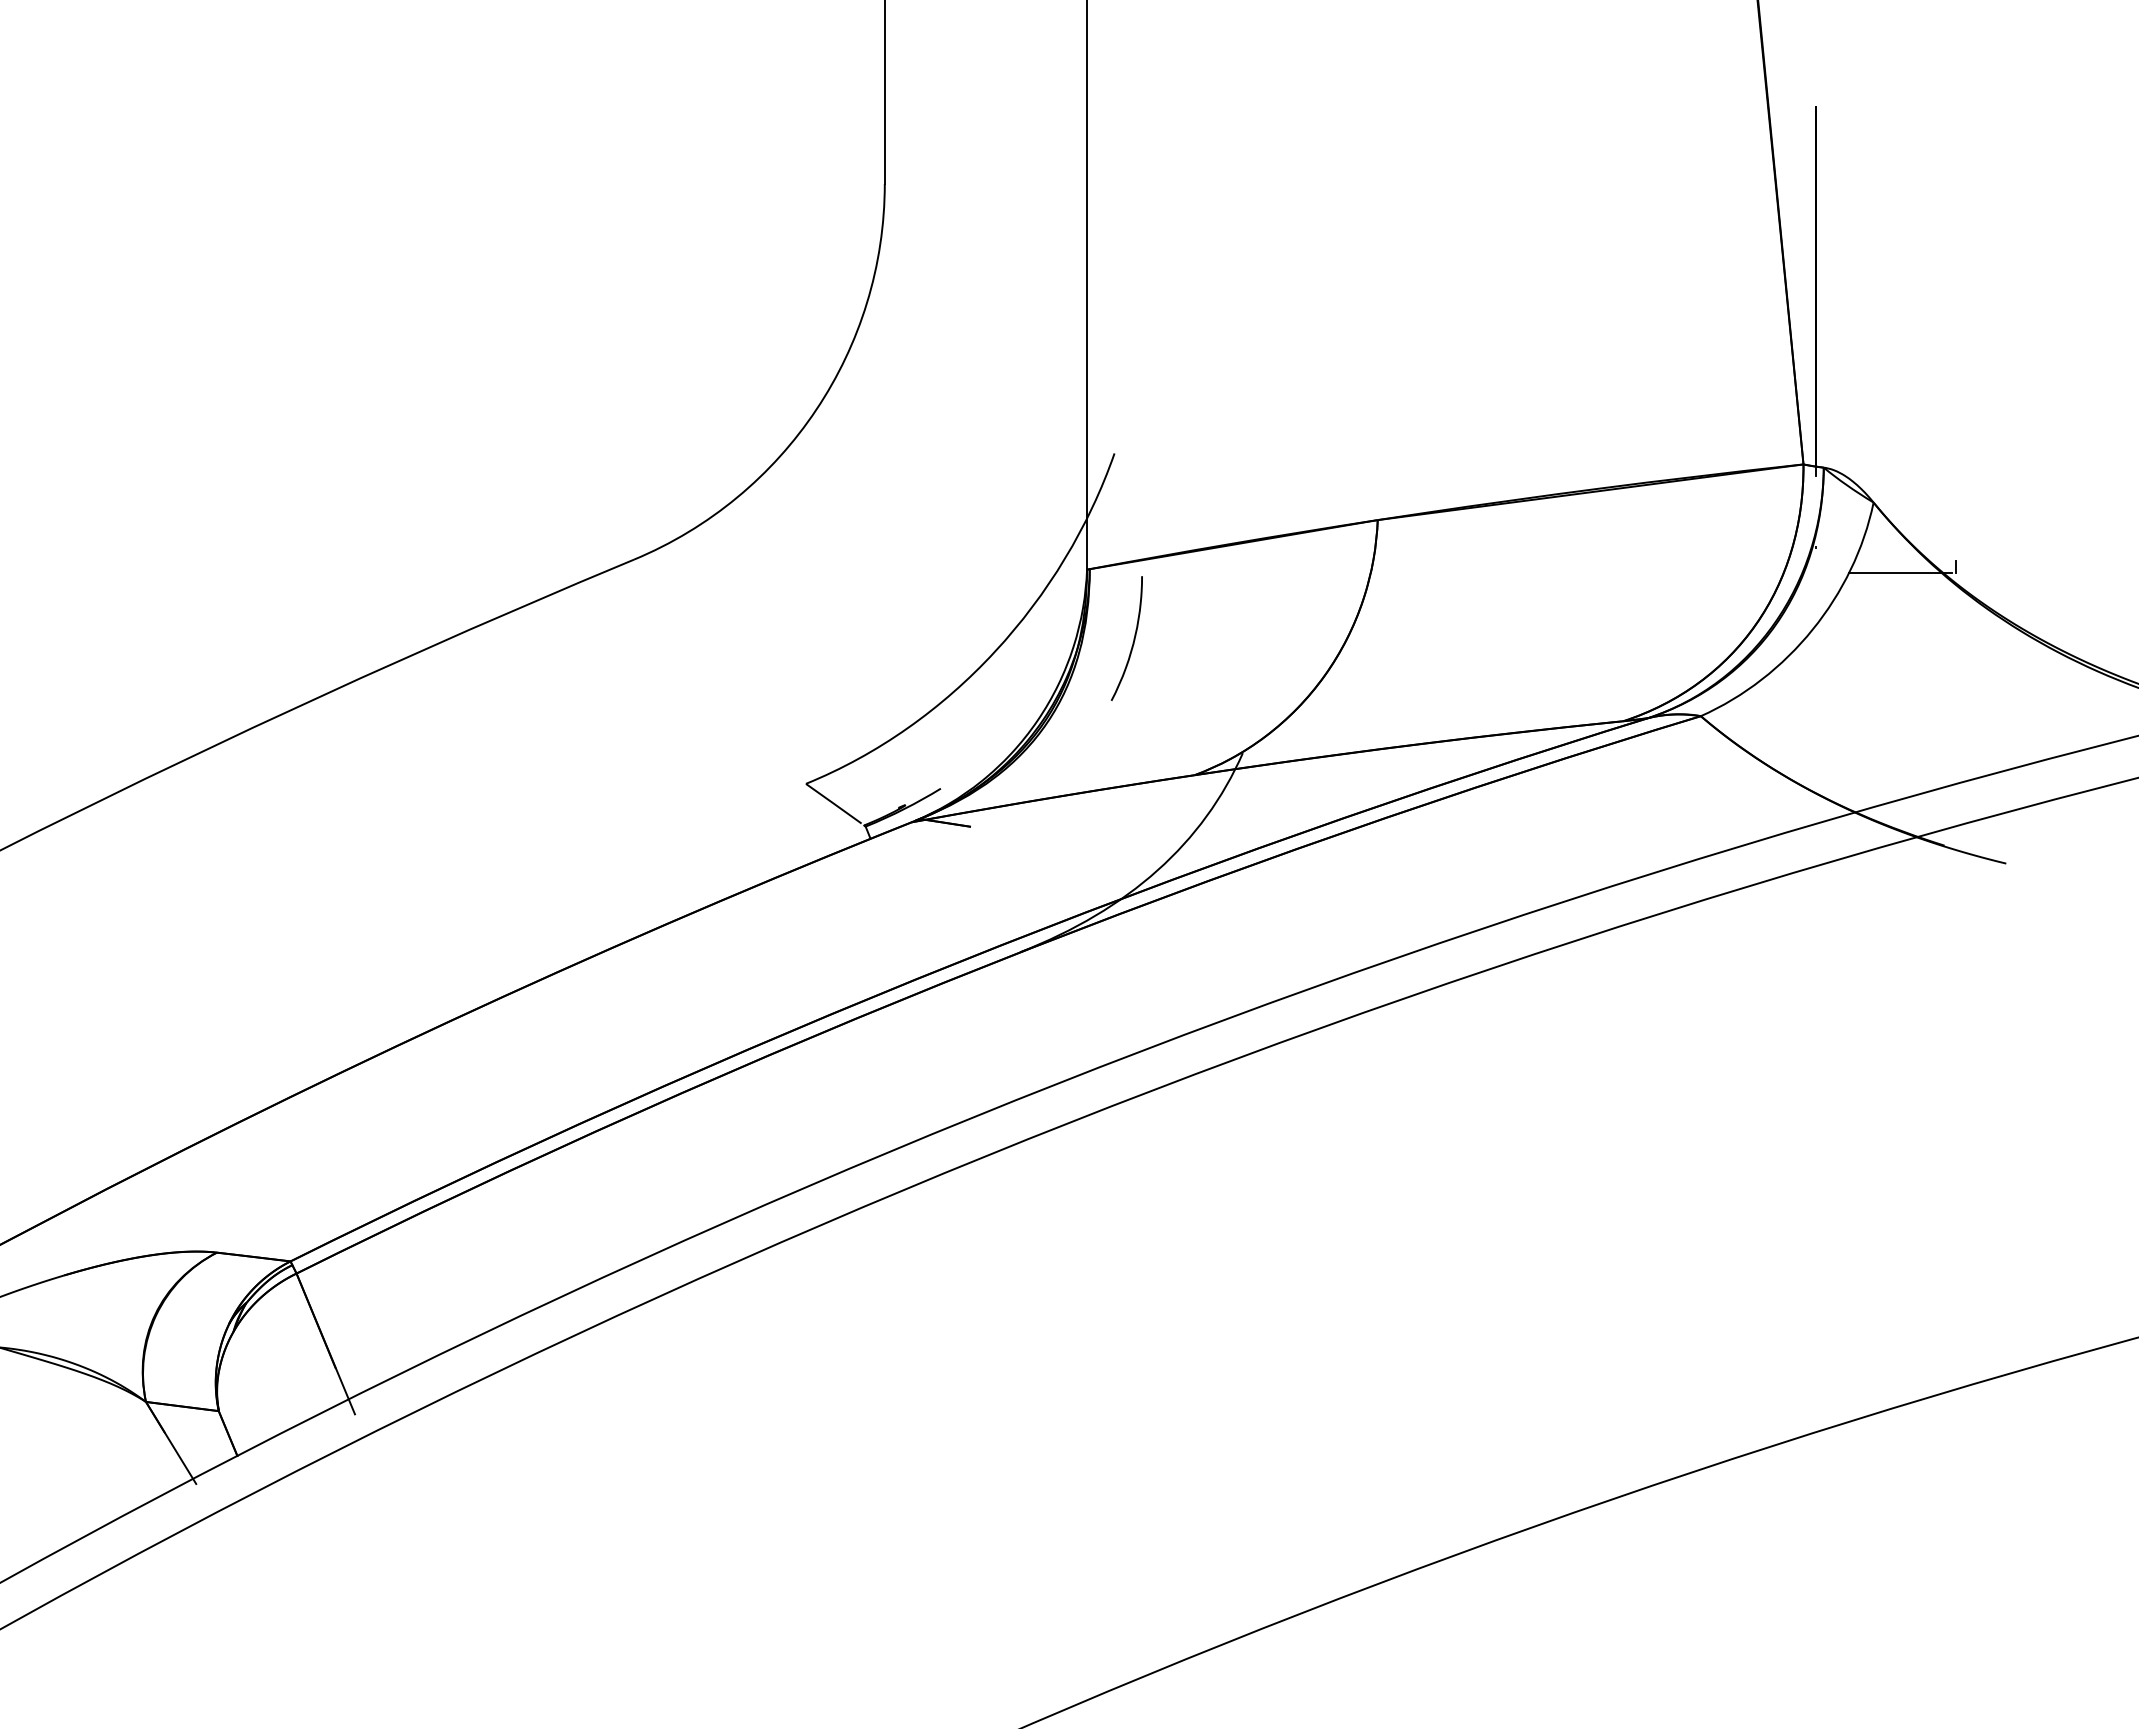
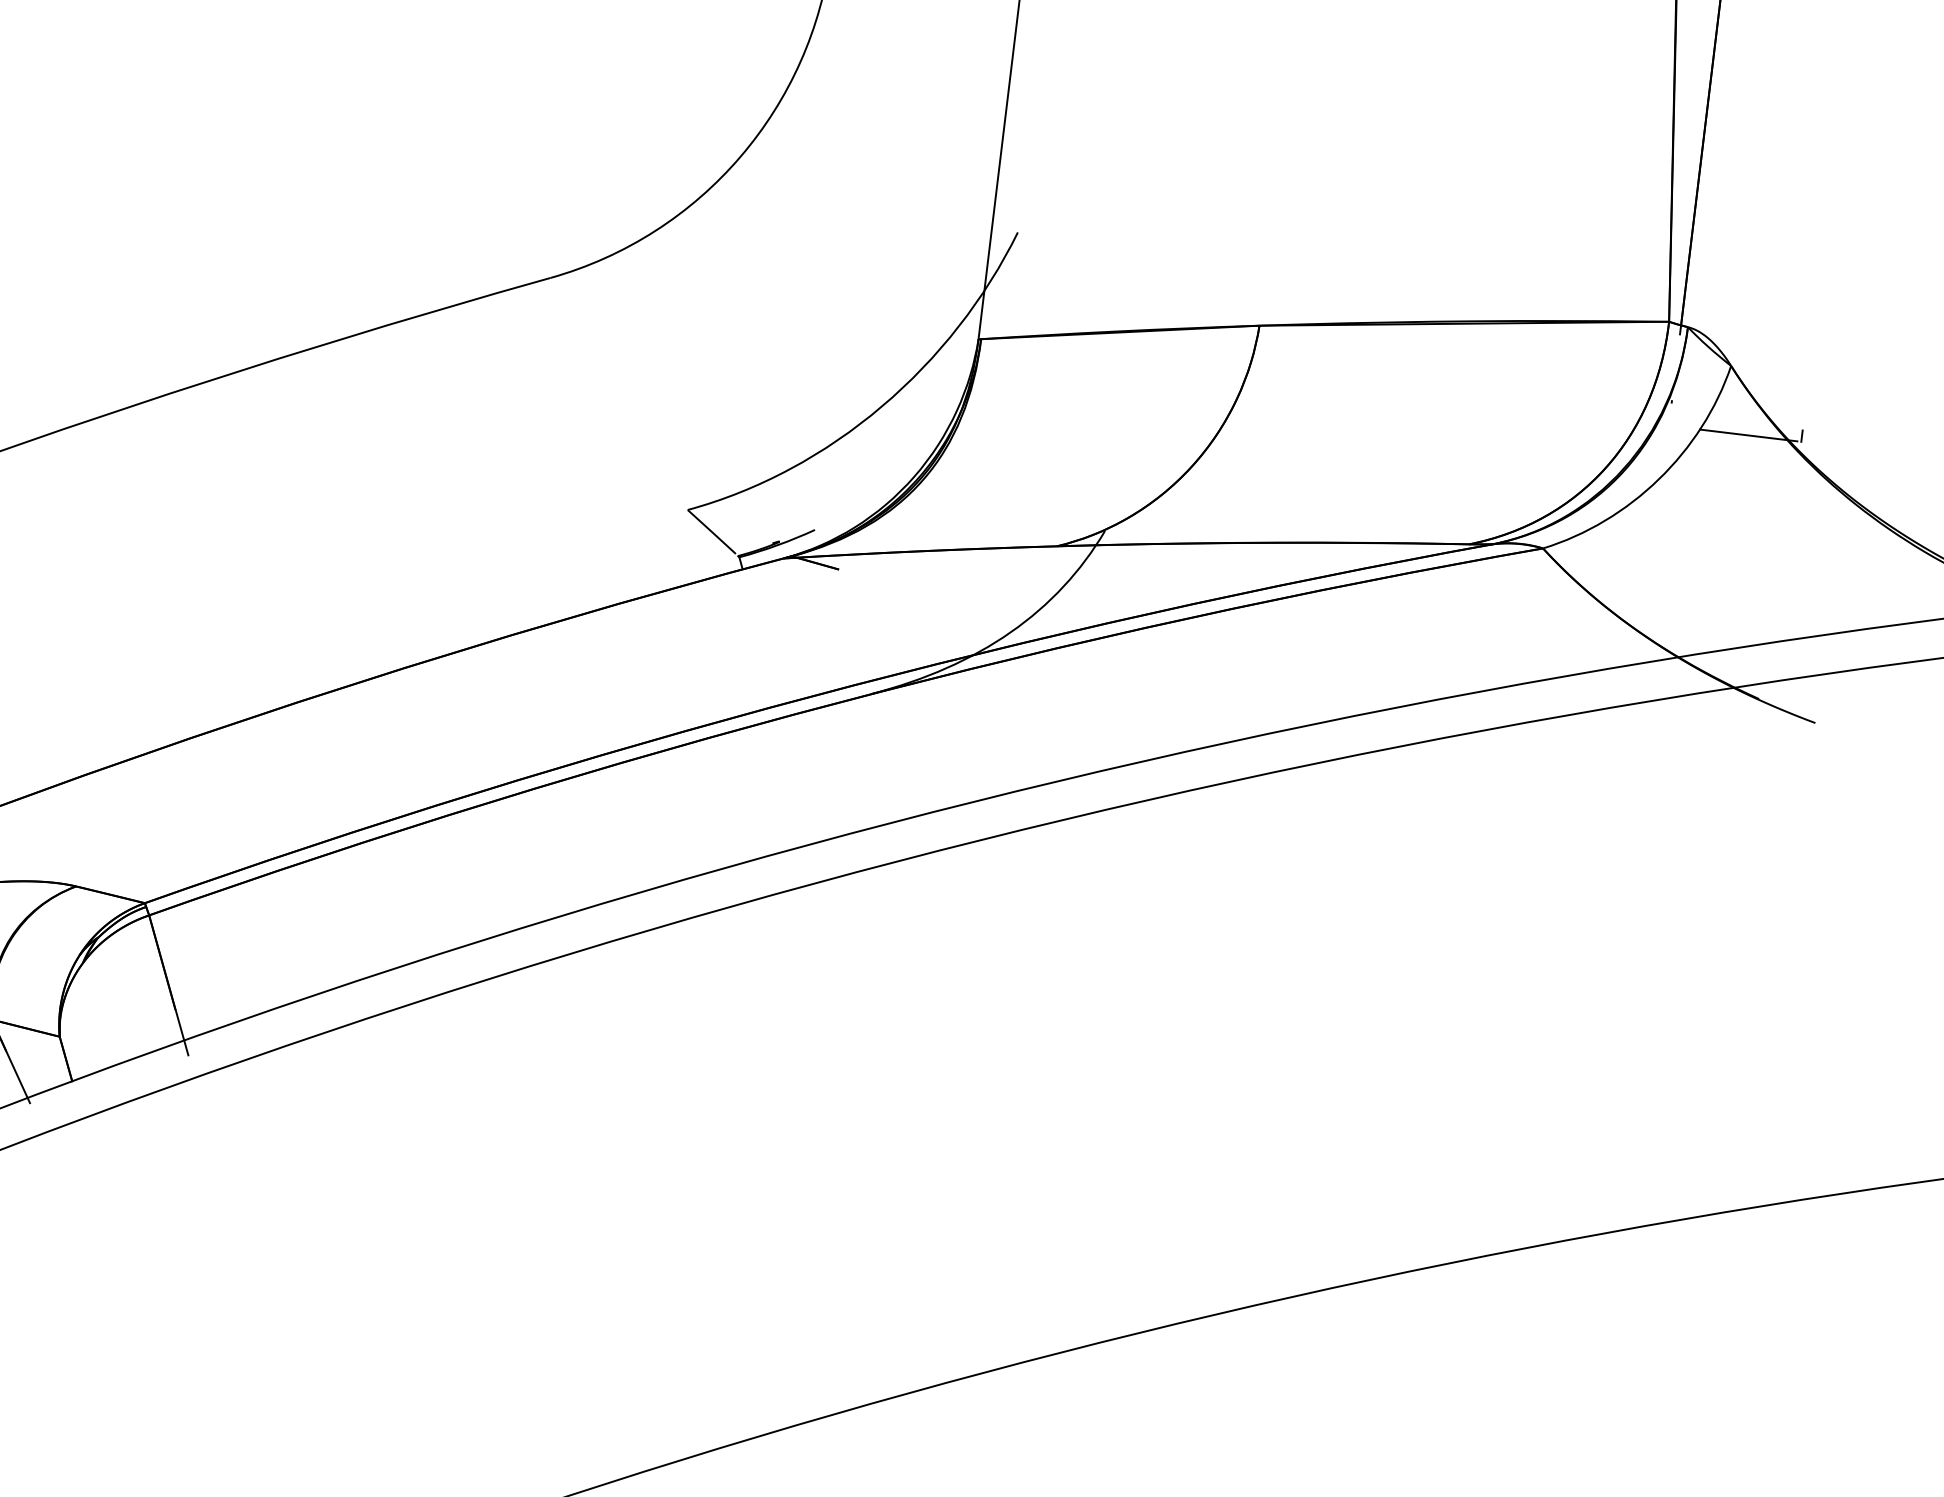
curve: (1133, 638) -> (1014, 409), removed

